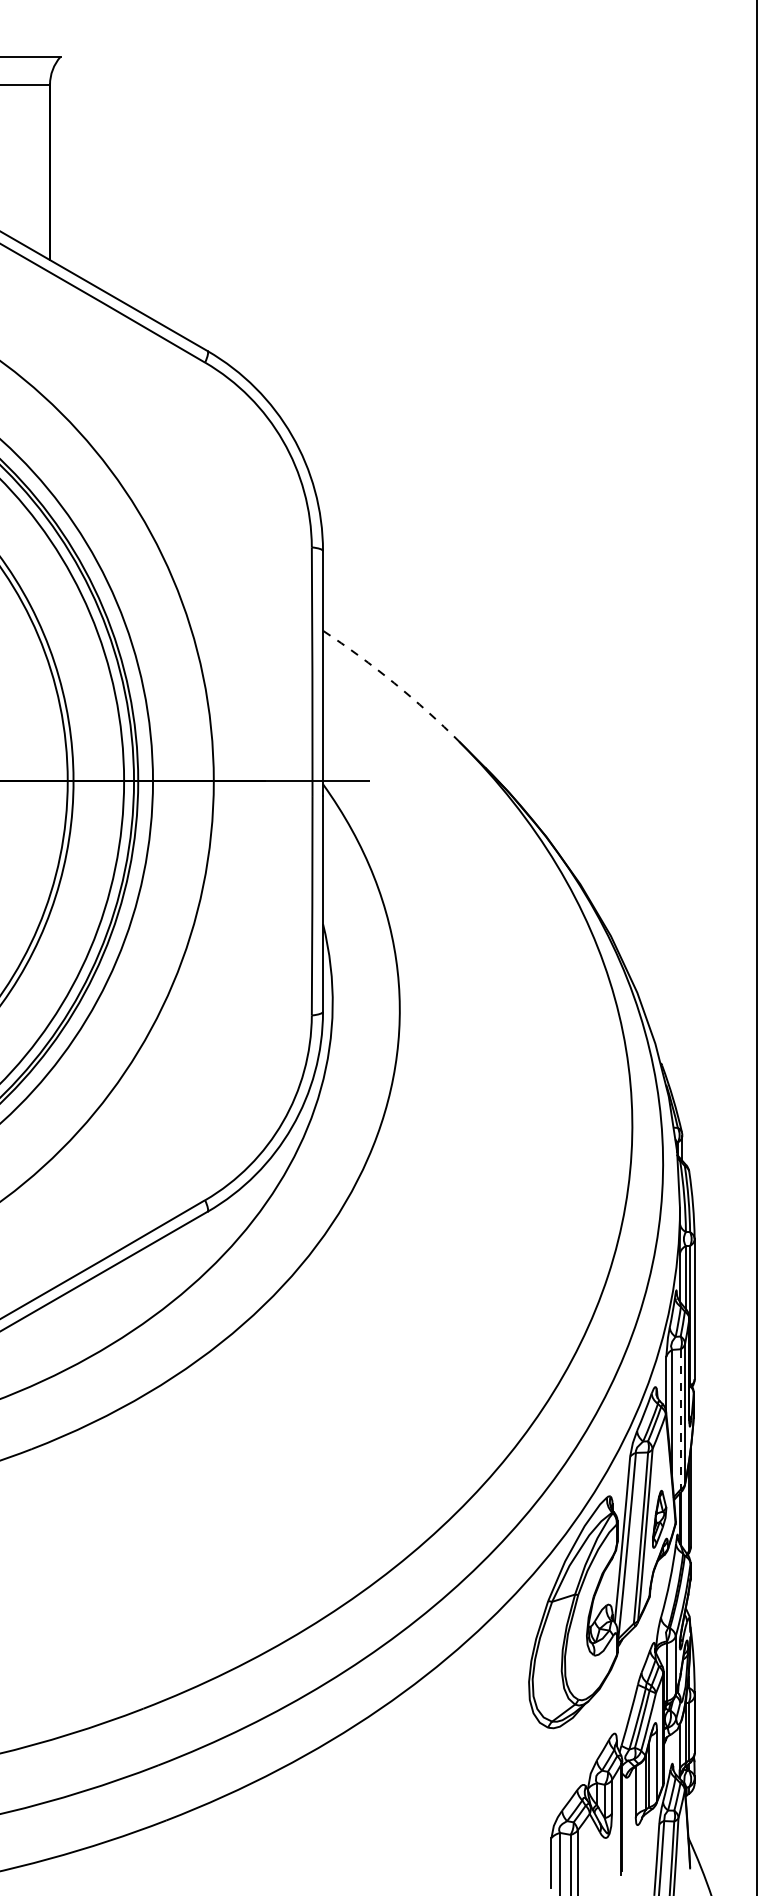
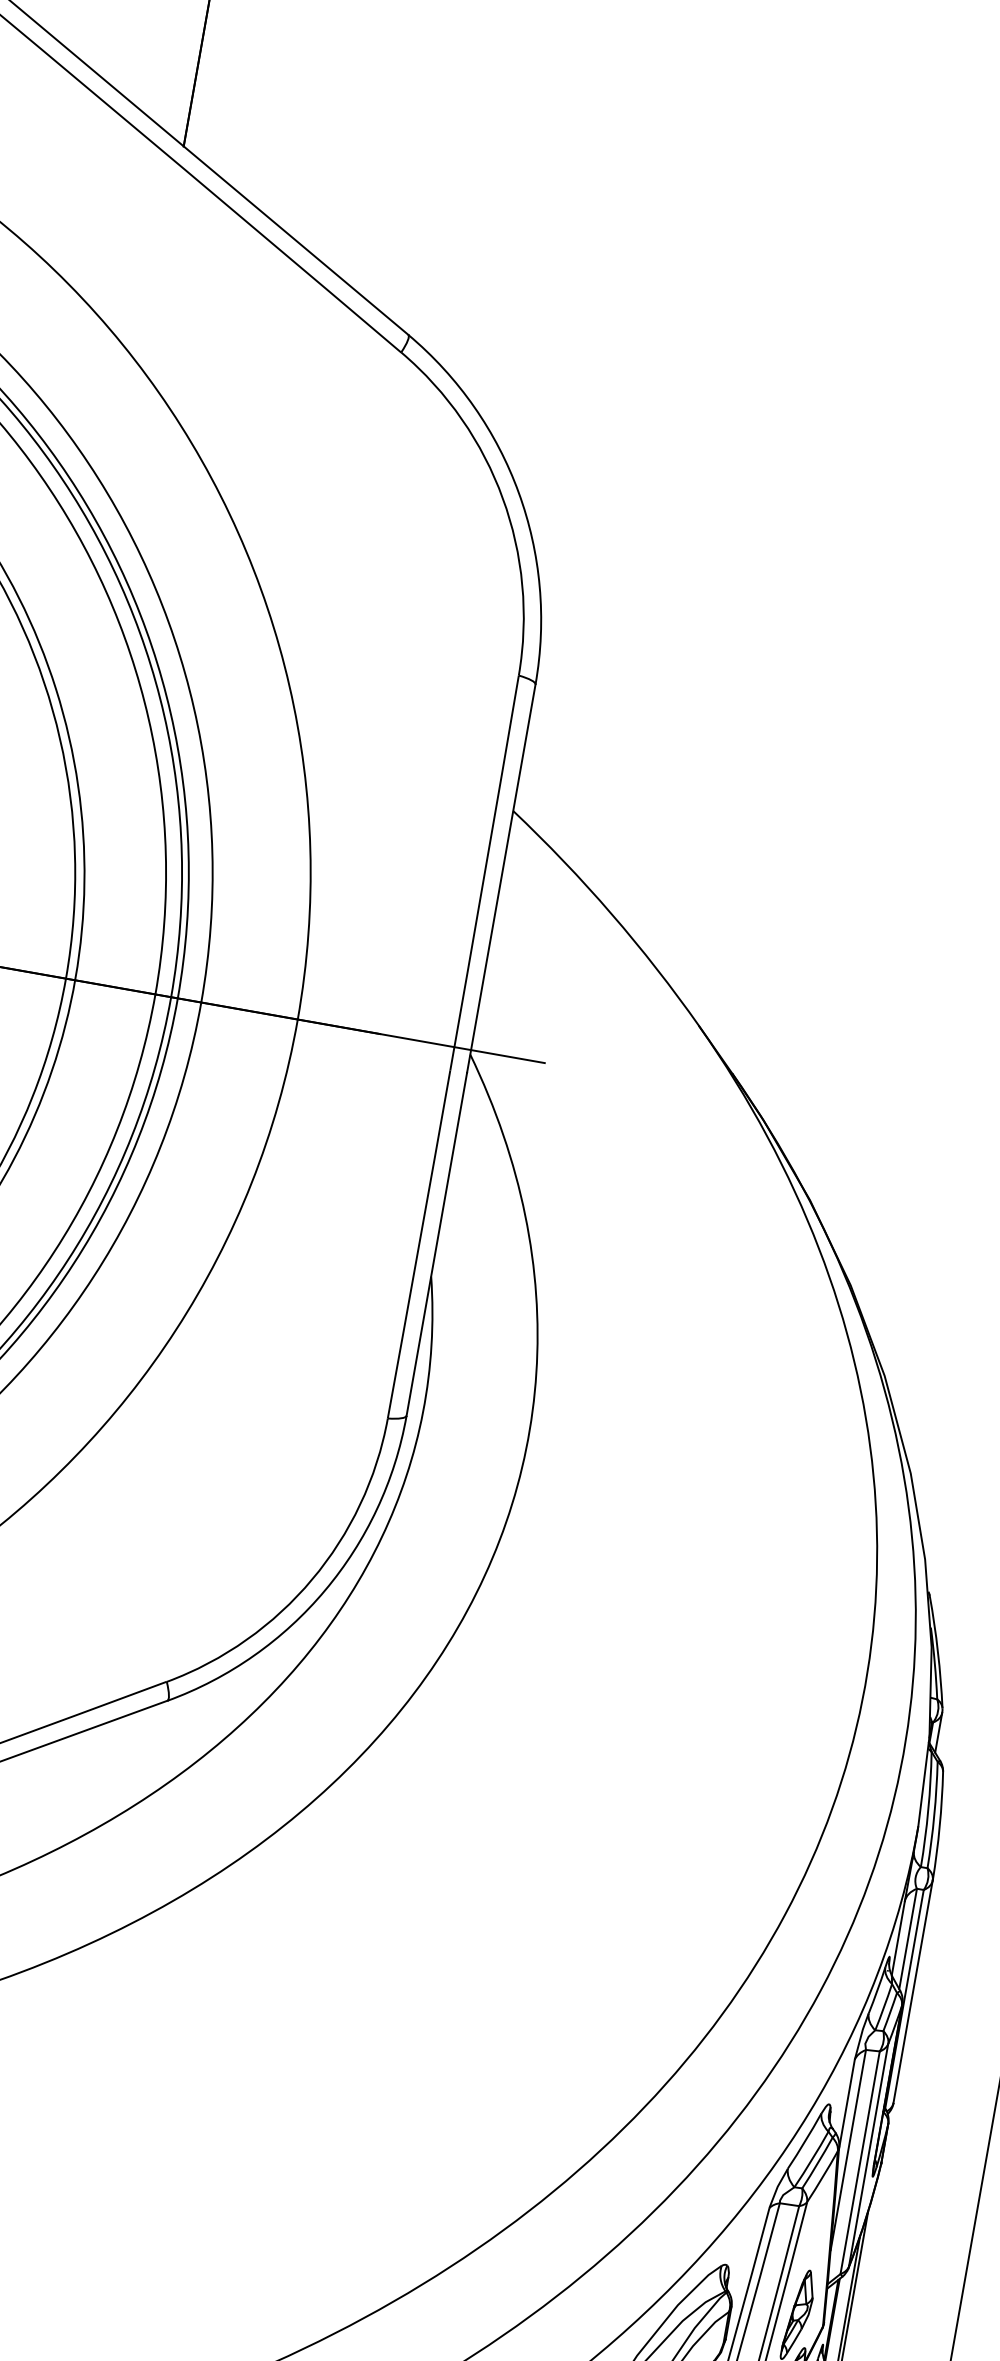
arc: (394, 683) -> (611, 914), dashed -> solid
line: (680, 1419) -> (859, 2162), dashed -> solid

